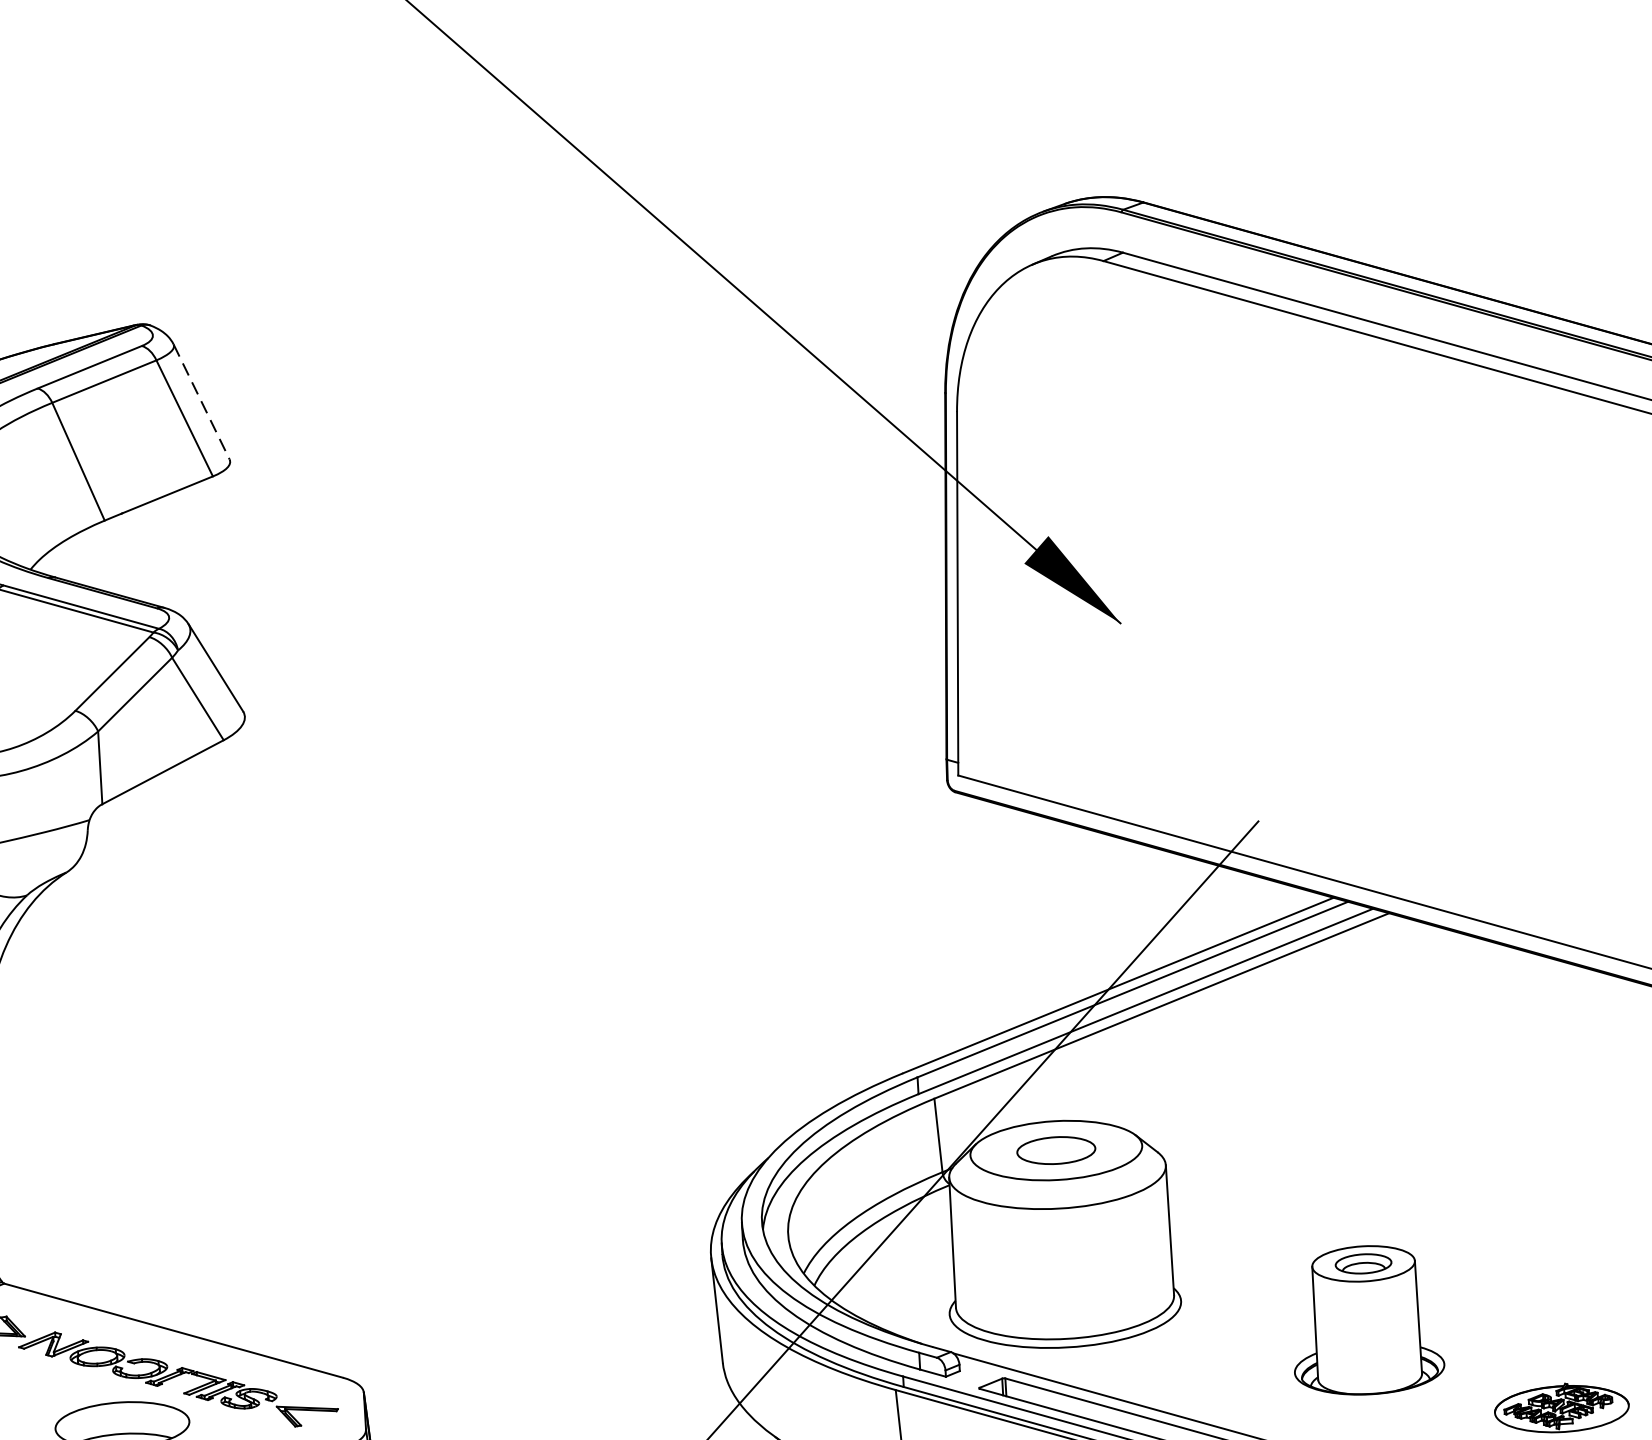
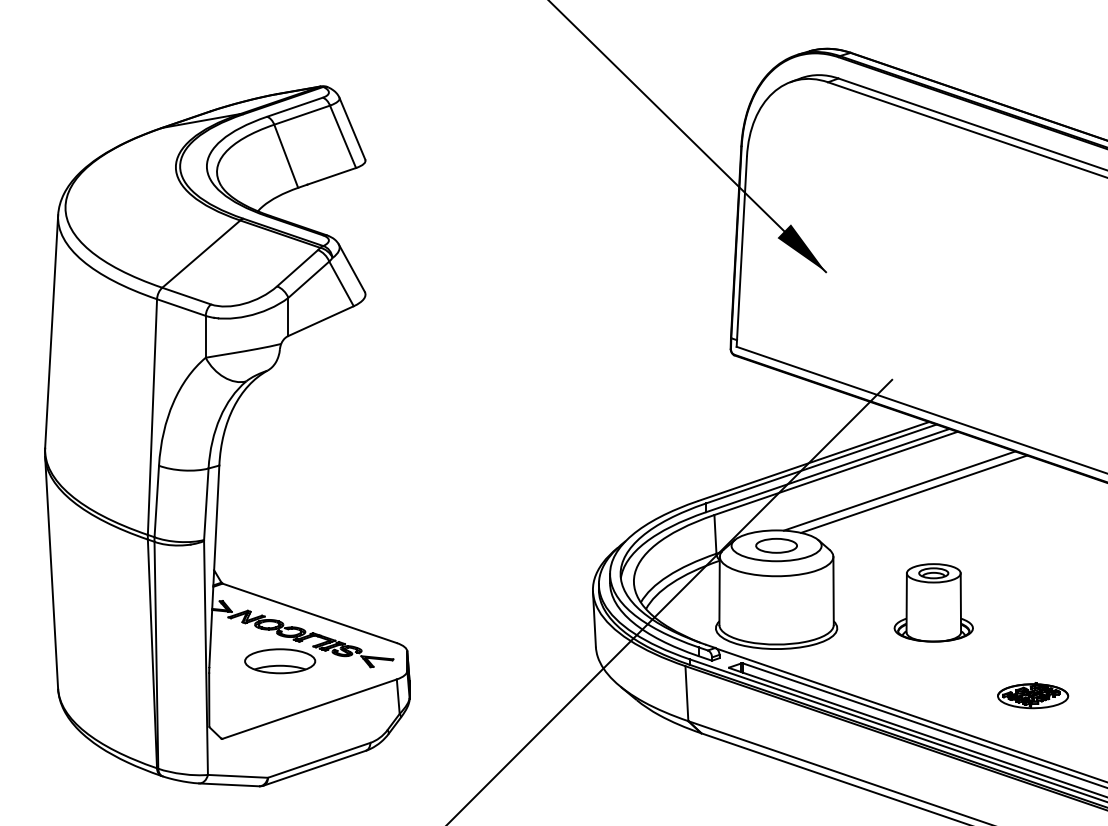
line: (201, 403) -> (352, 129), dashed -> solid
line: (1284, 1031) -> (899, 490), added
line: (1313, 1035) -> (914, 493), added
part: (1366, 1319) -> (933, 602), moved

